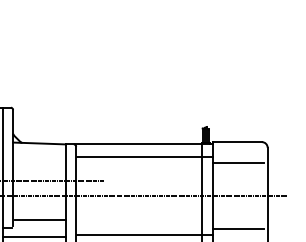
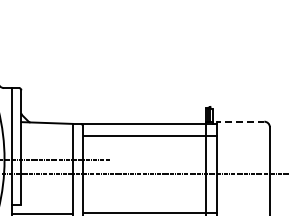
line: (237, 142) -> (240, 122), solid -> dashed
line: (238, 162) -> (241, 141), removed
line: (40, 219) -> (48, 197), removed
line: (238, 229) -> (241, 207), removed

